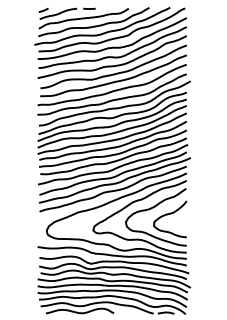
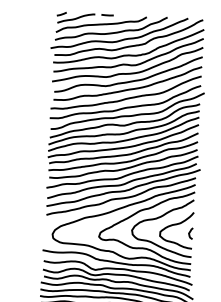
curve: (184, 221) -> (190, 232), added

